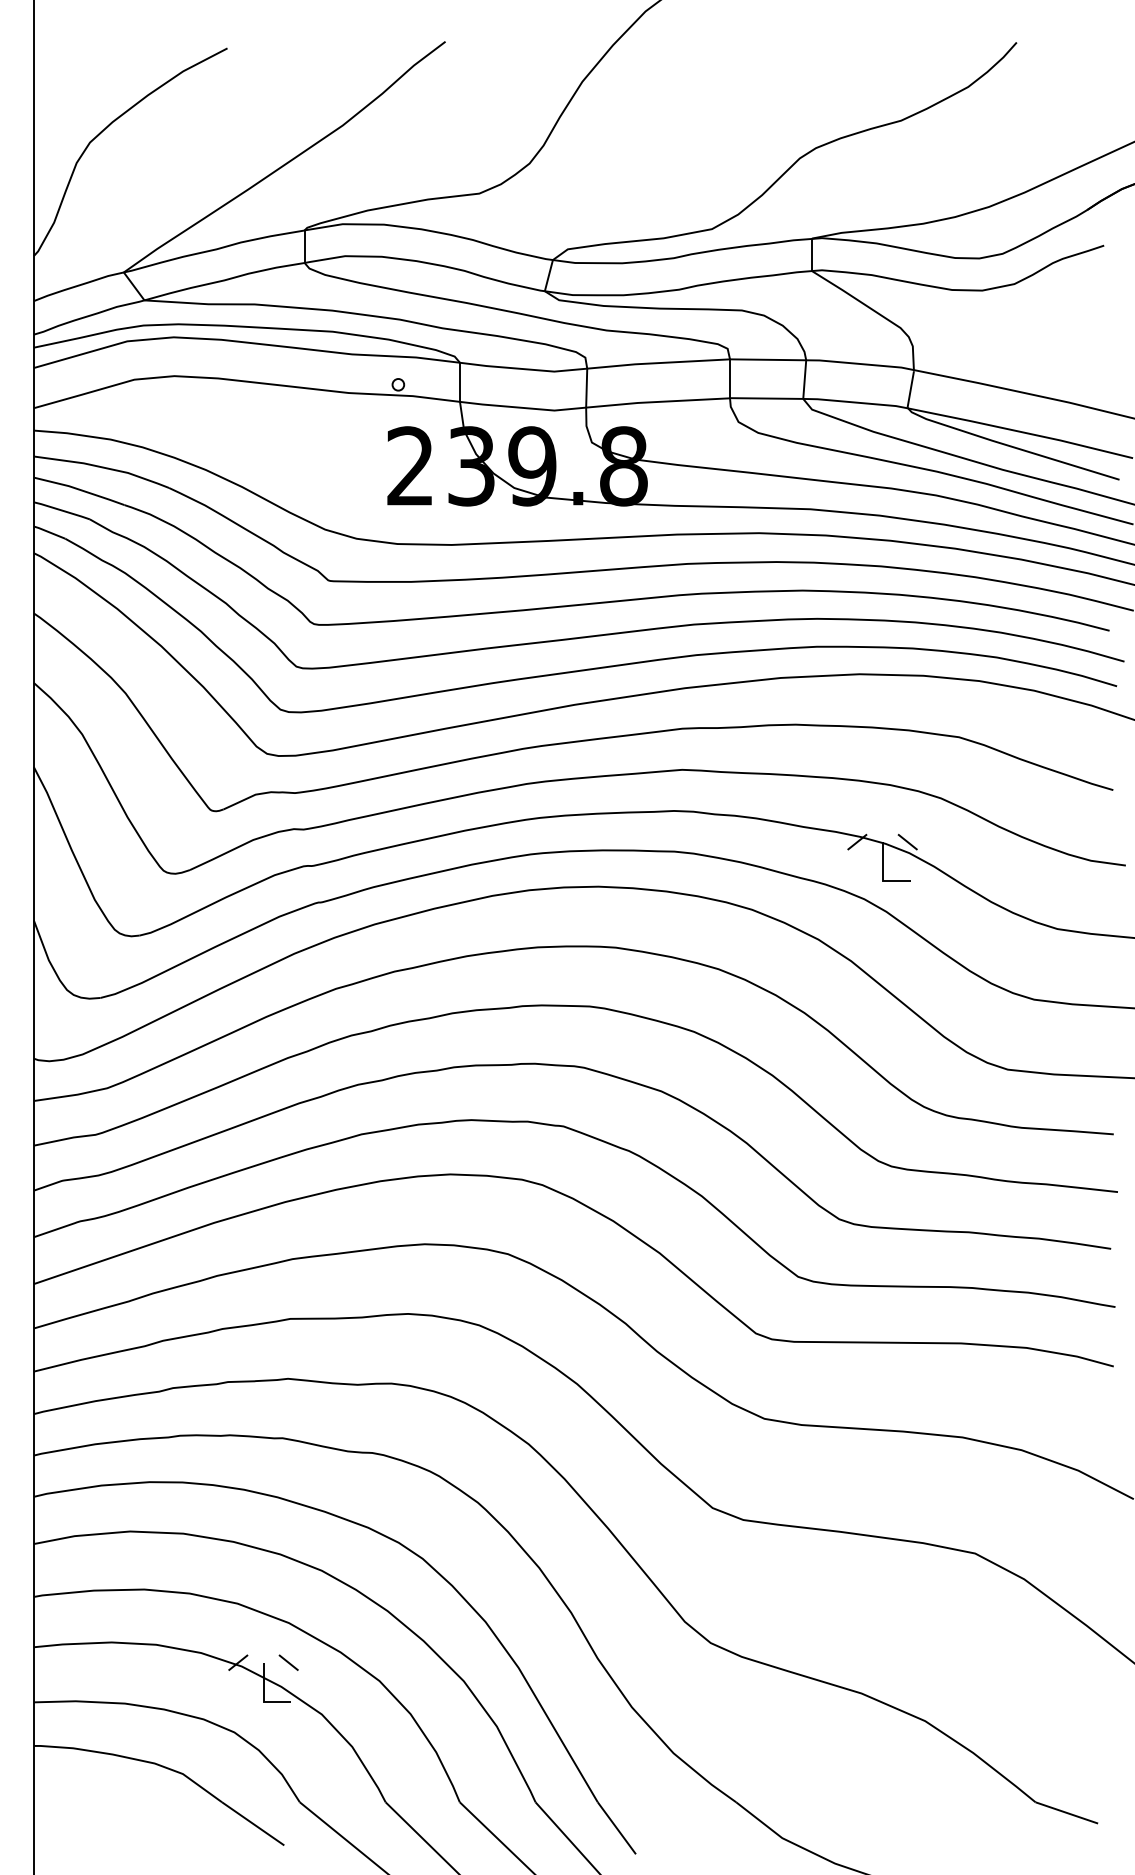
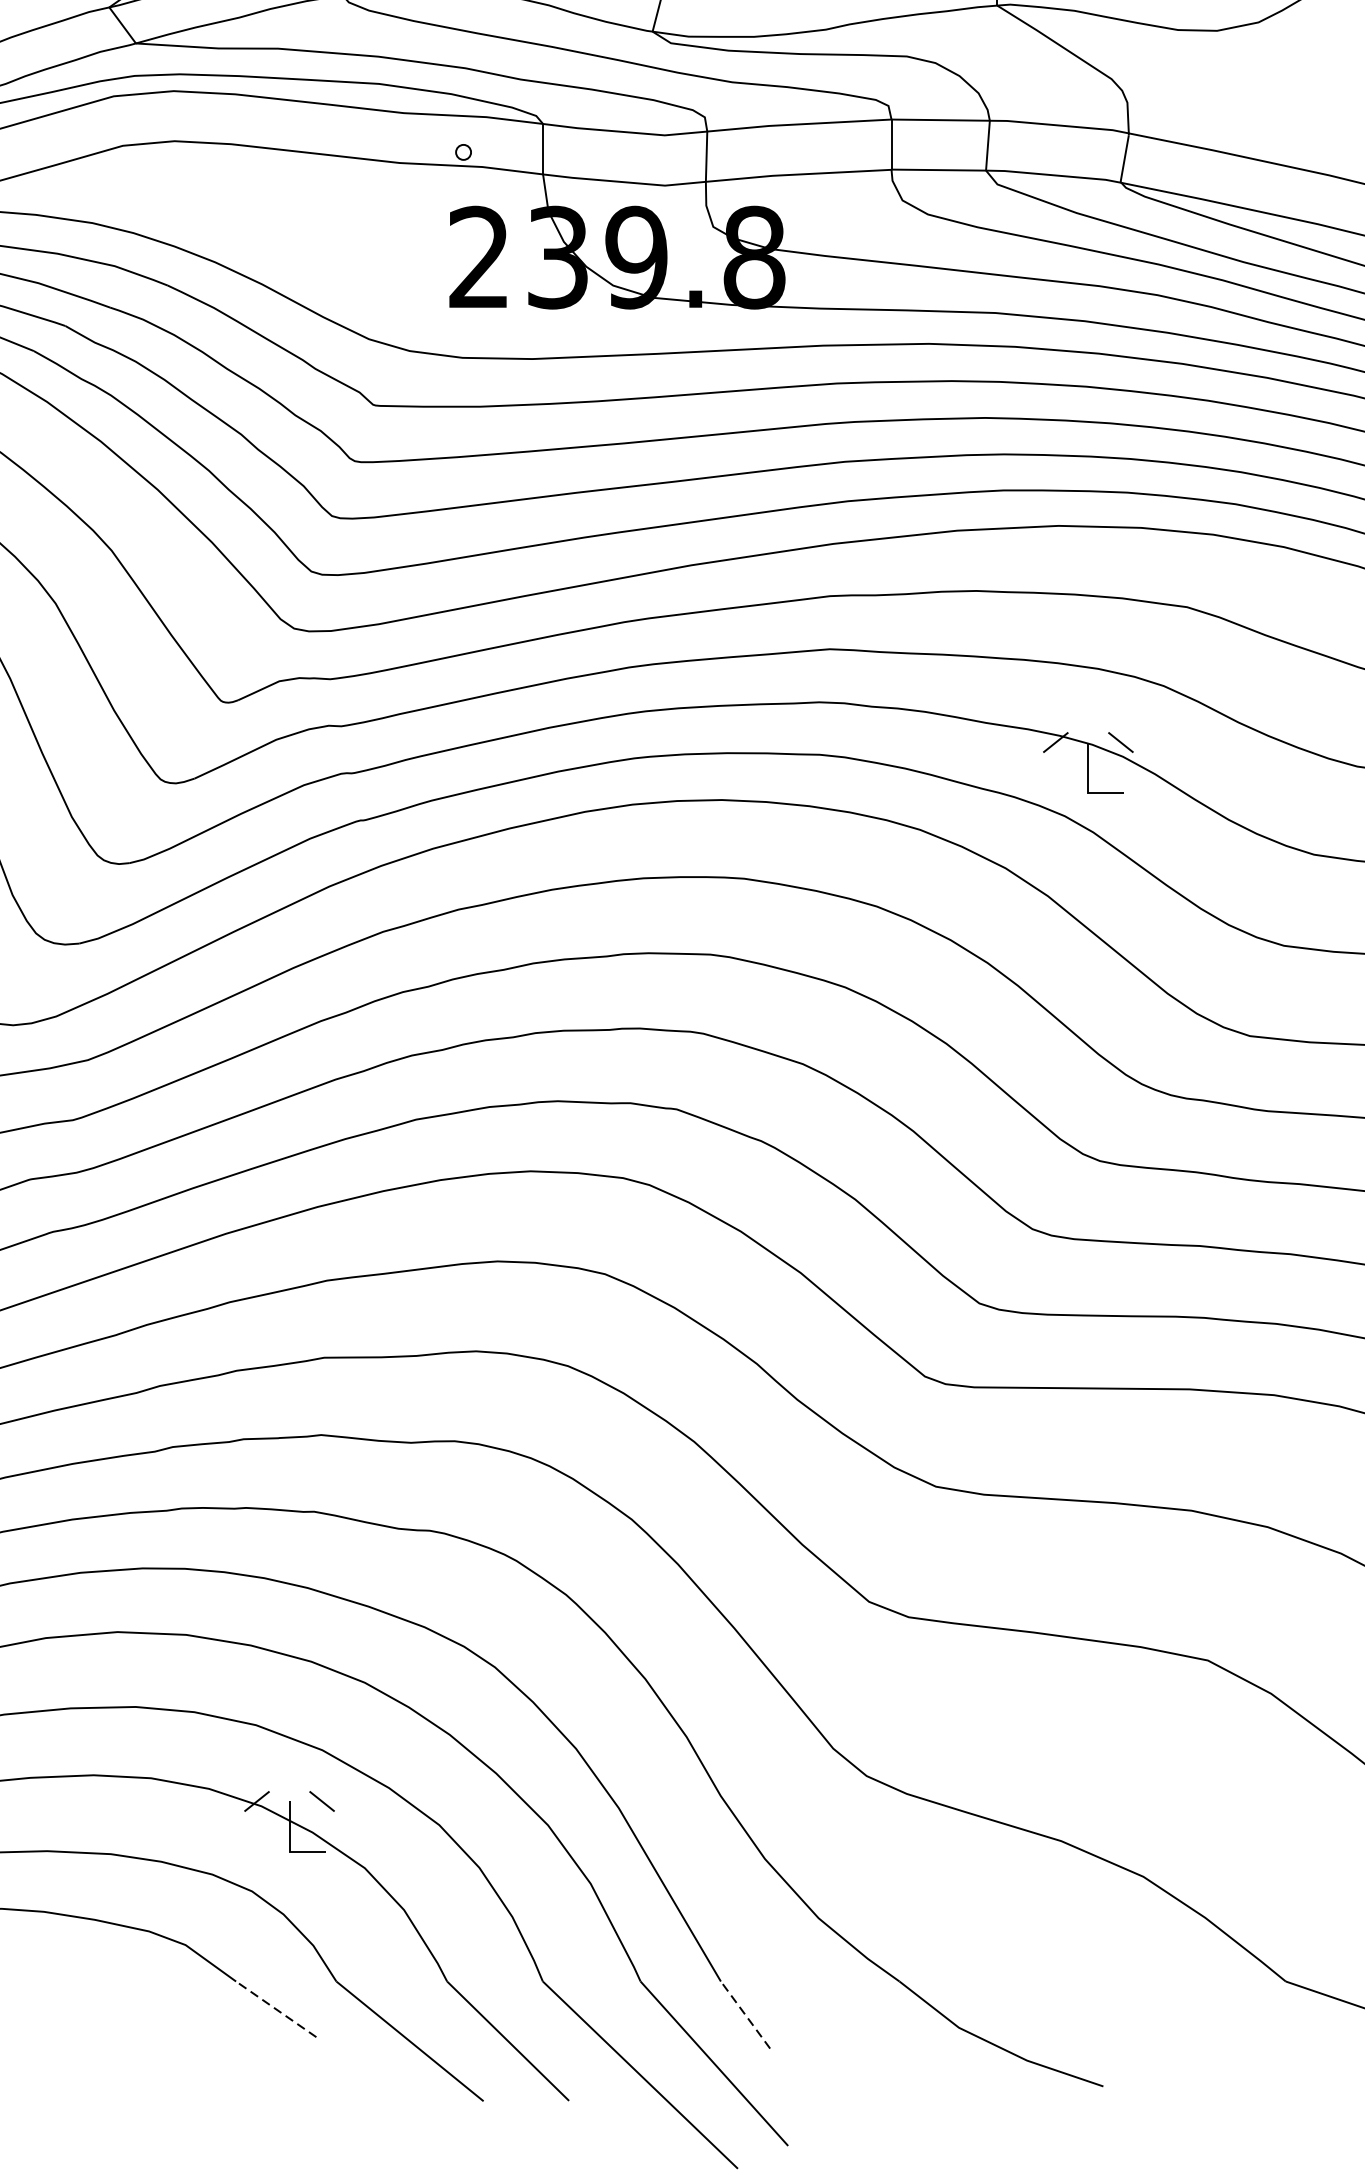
line: (253, 1823) -> (276, 2008), solid -> dashed
line: (616, 1827) -> (745, 2014), solid -> dashed

